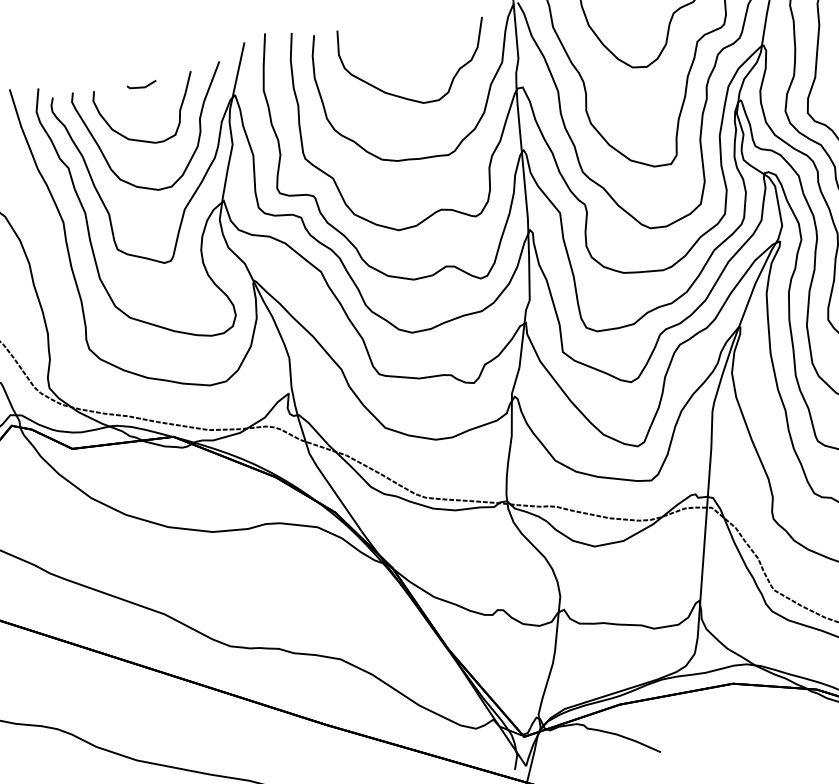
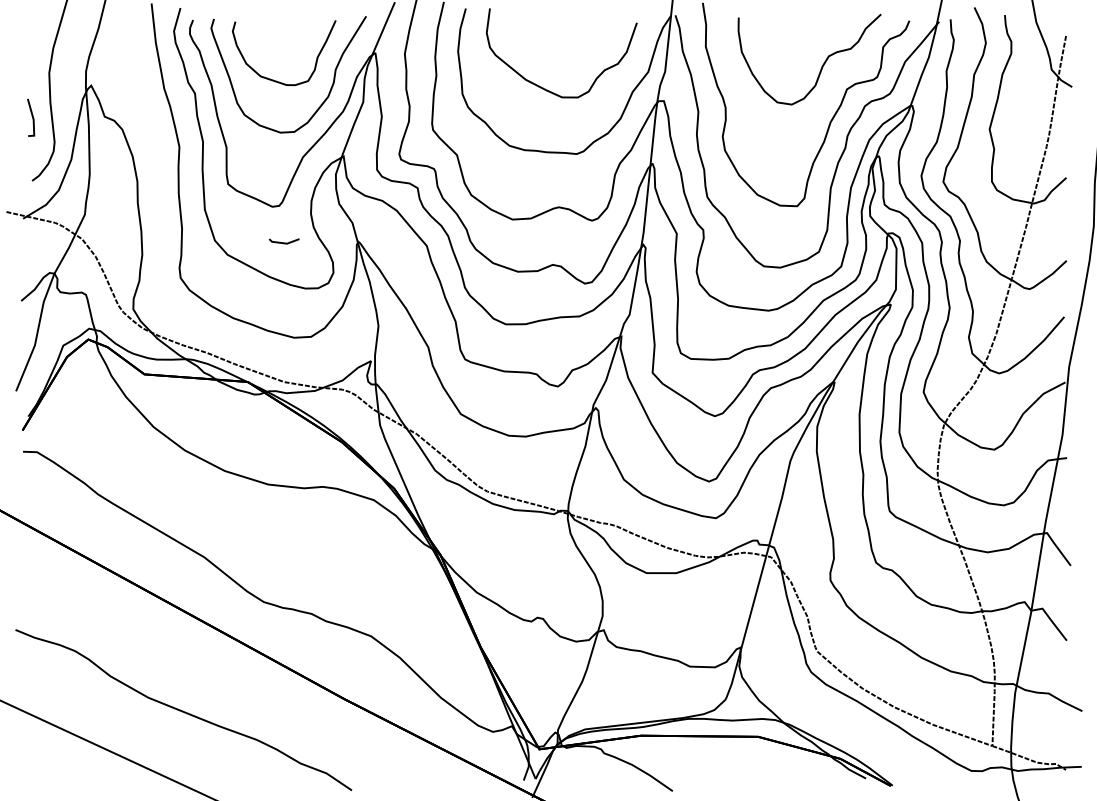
line: (141, 86) -> (283, 242), moved

